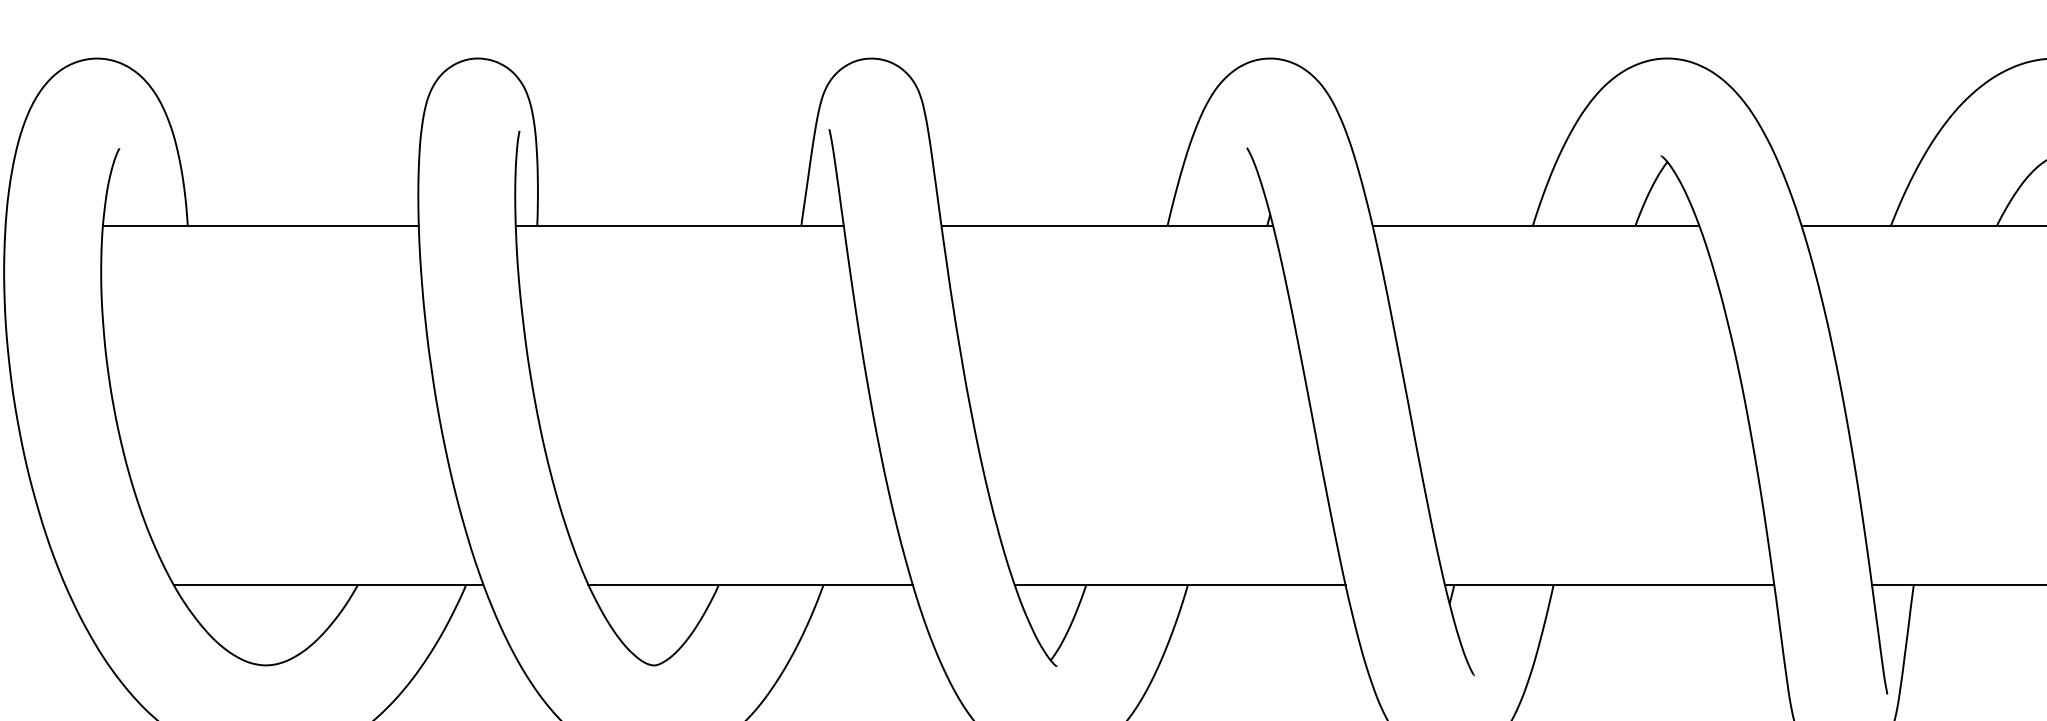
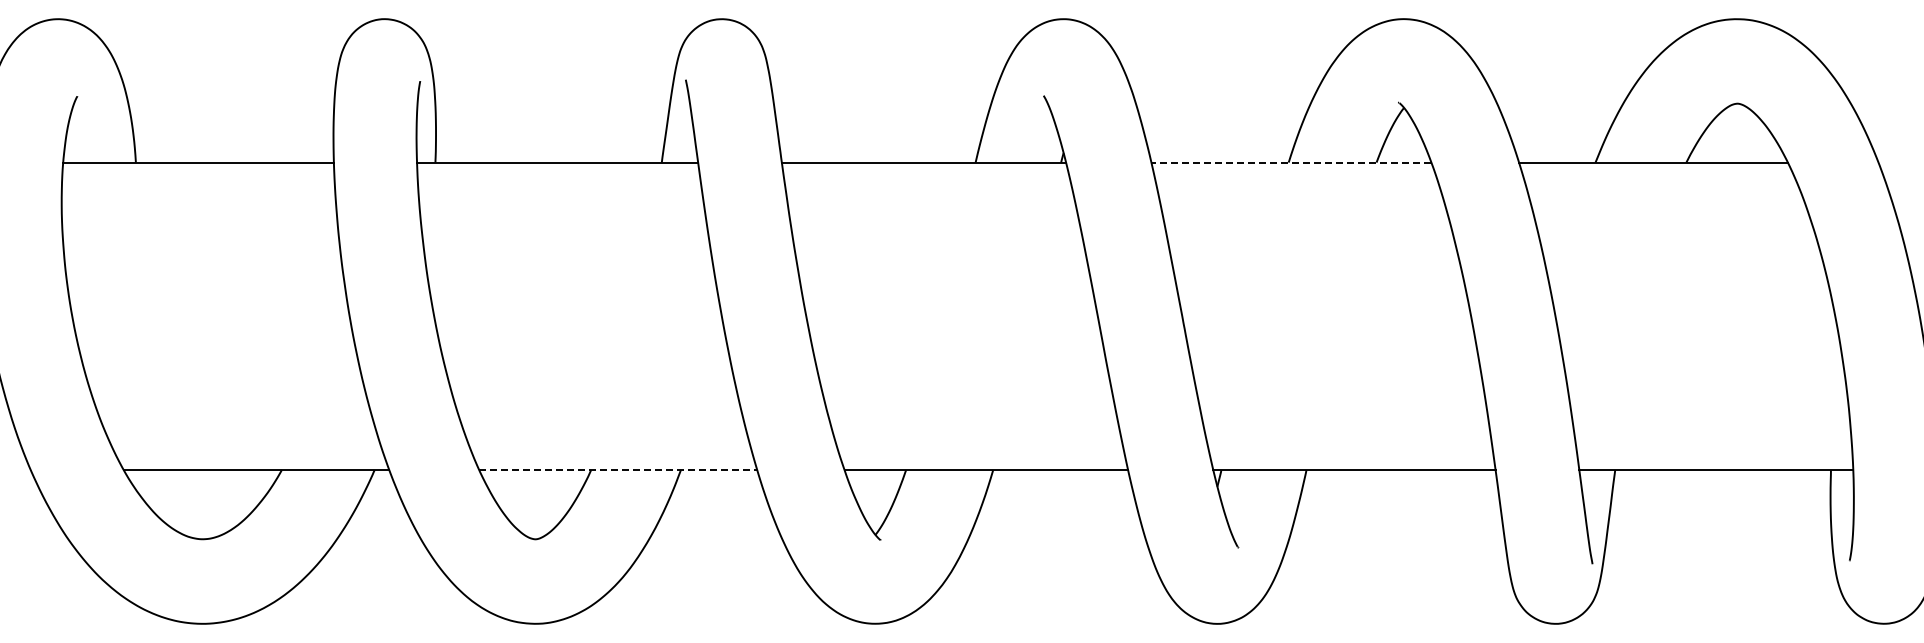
line: (1534, 225) -> (1290, 162), solid -> dashed
line: (750, 585) -> (618, 470), solid -> dashed

